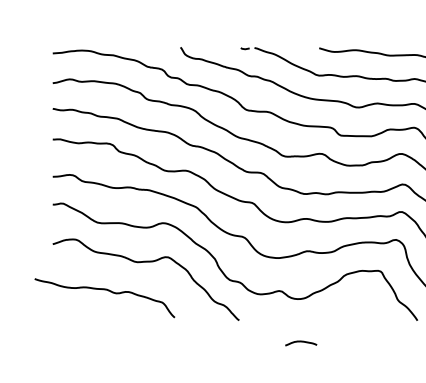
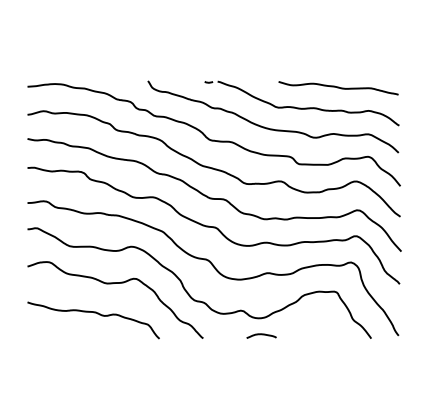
curve: (105, 290) -> (94, 313), moved
curve: (301, 342) -> (261, 335), moved

